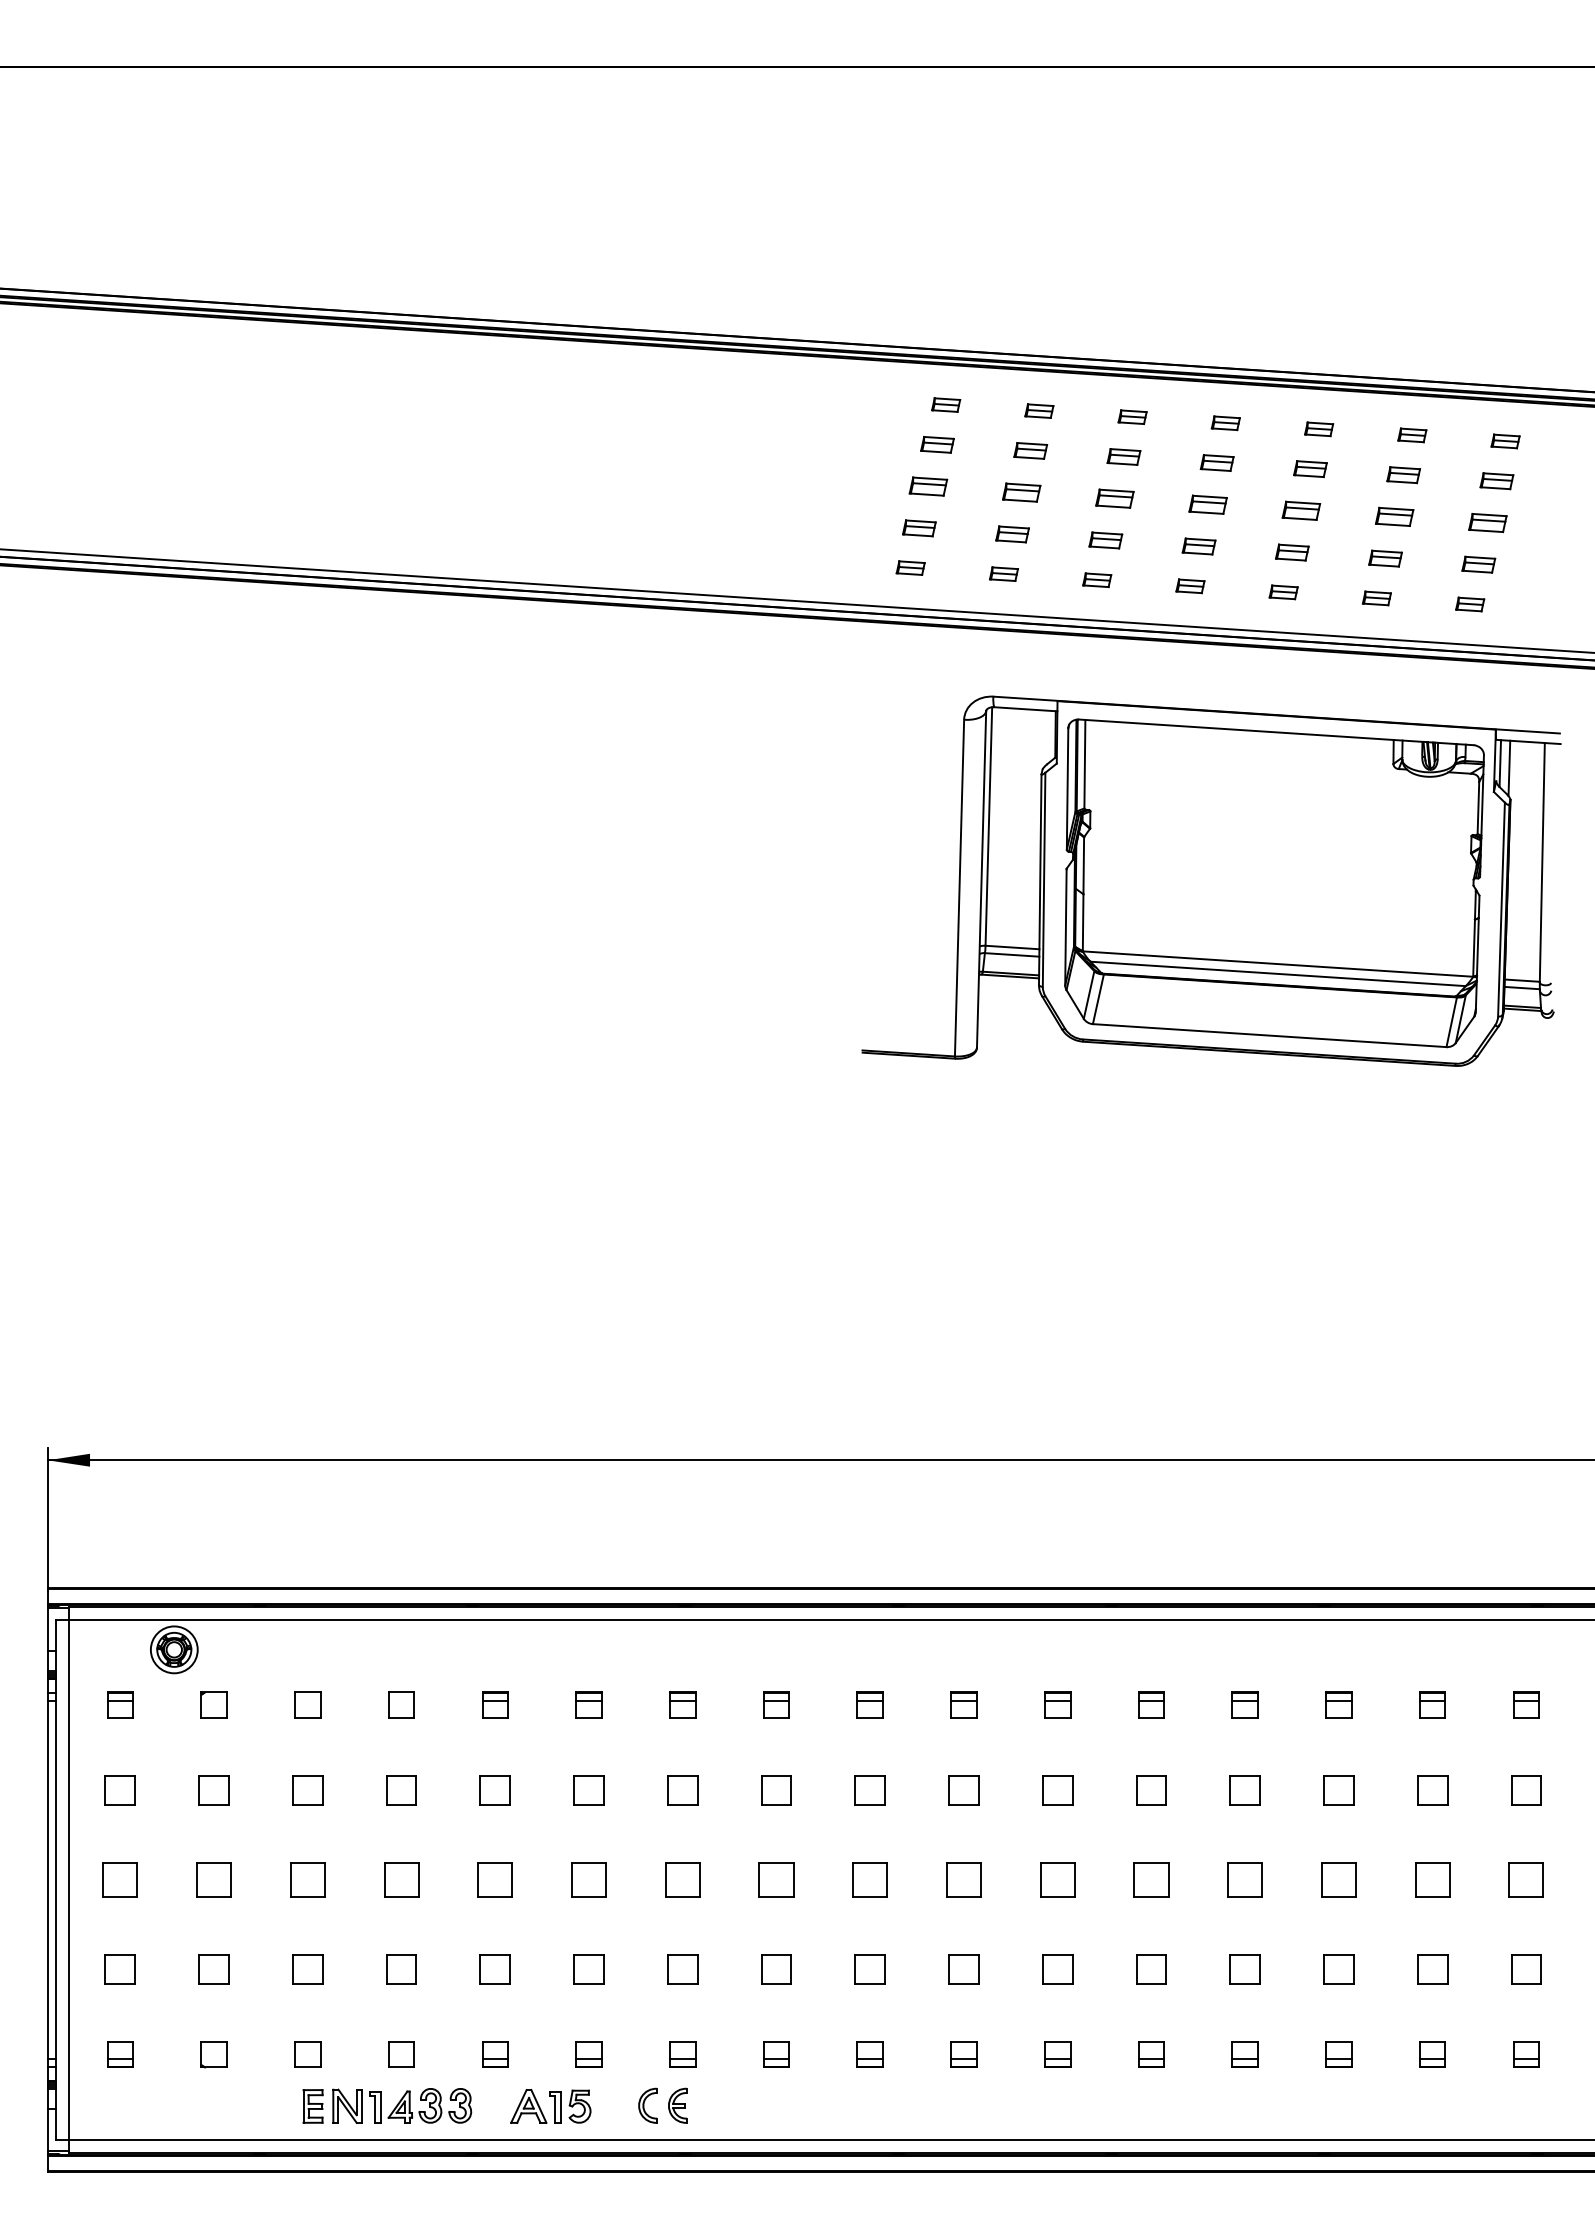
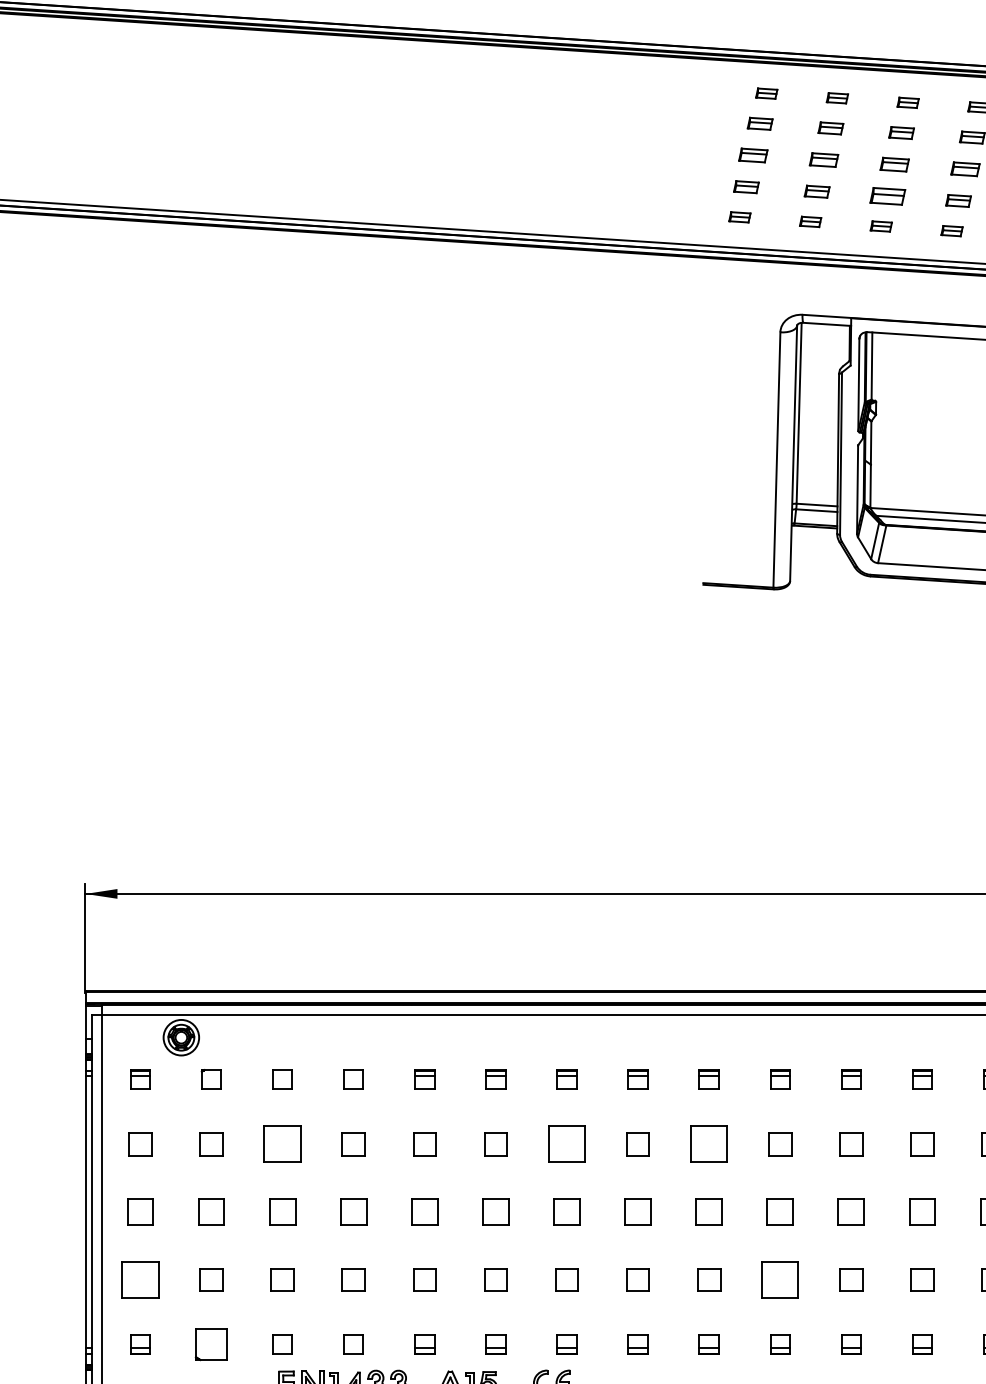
part: (1105, 540) -> (887, 196), size x1.4
part: (307, 1790) -> (282, 1144), size x1.6
part: (682, 1790) -> (566, 1144), size x1.6
part: (869, 1790) -> (708, 1144), size x1.6
part: (119, 1969) -> (139, 1280), size x1.6
part: (963, 1969) -> (779, 1280), size x1.6
part: (213, 2054) -> (211, 1344), size x1.6

